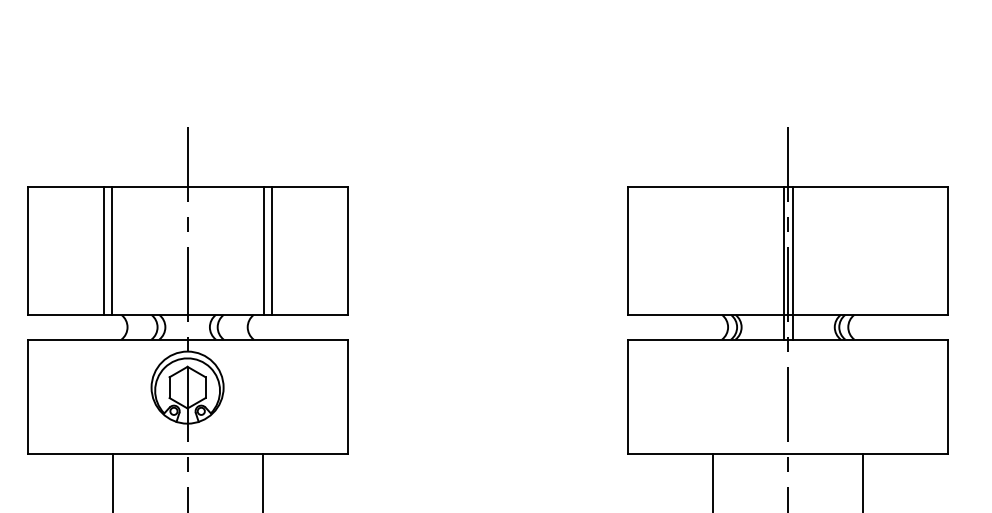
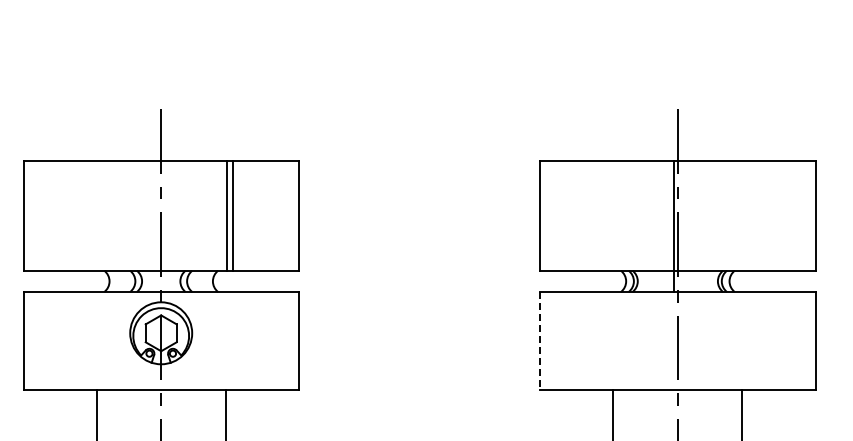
line: (104, 250) -> (89, 215), removed
line: (111, 250) -> (95, 215), removed
line: (792, 262) -> (681, 225), removed
line: (628, 397) -> (540, 341), solid -> dashed

